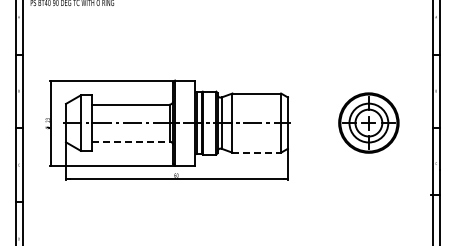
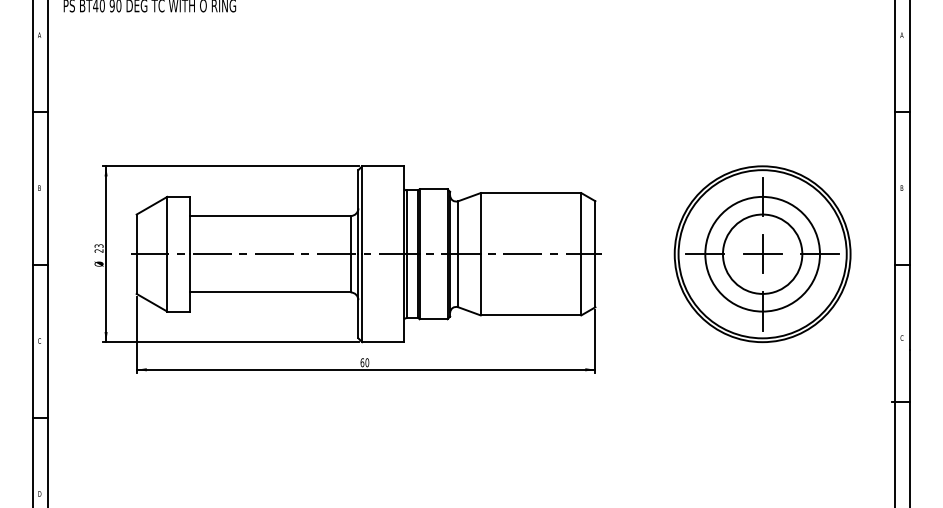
part: (368, 122) -> (761, 252), size x1.43
line: (130, 141) -> (269, 292), dashed -> solid
line: (257, 152) -> (532, 314), dashed -> solid

